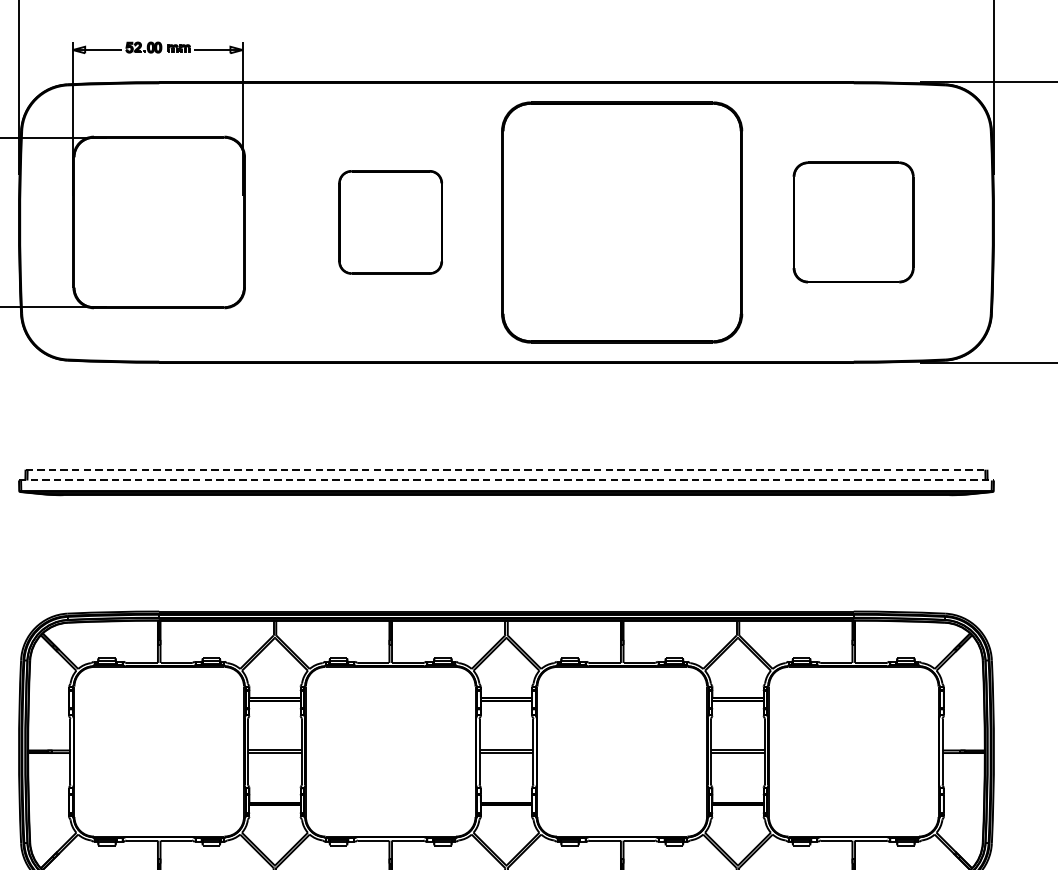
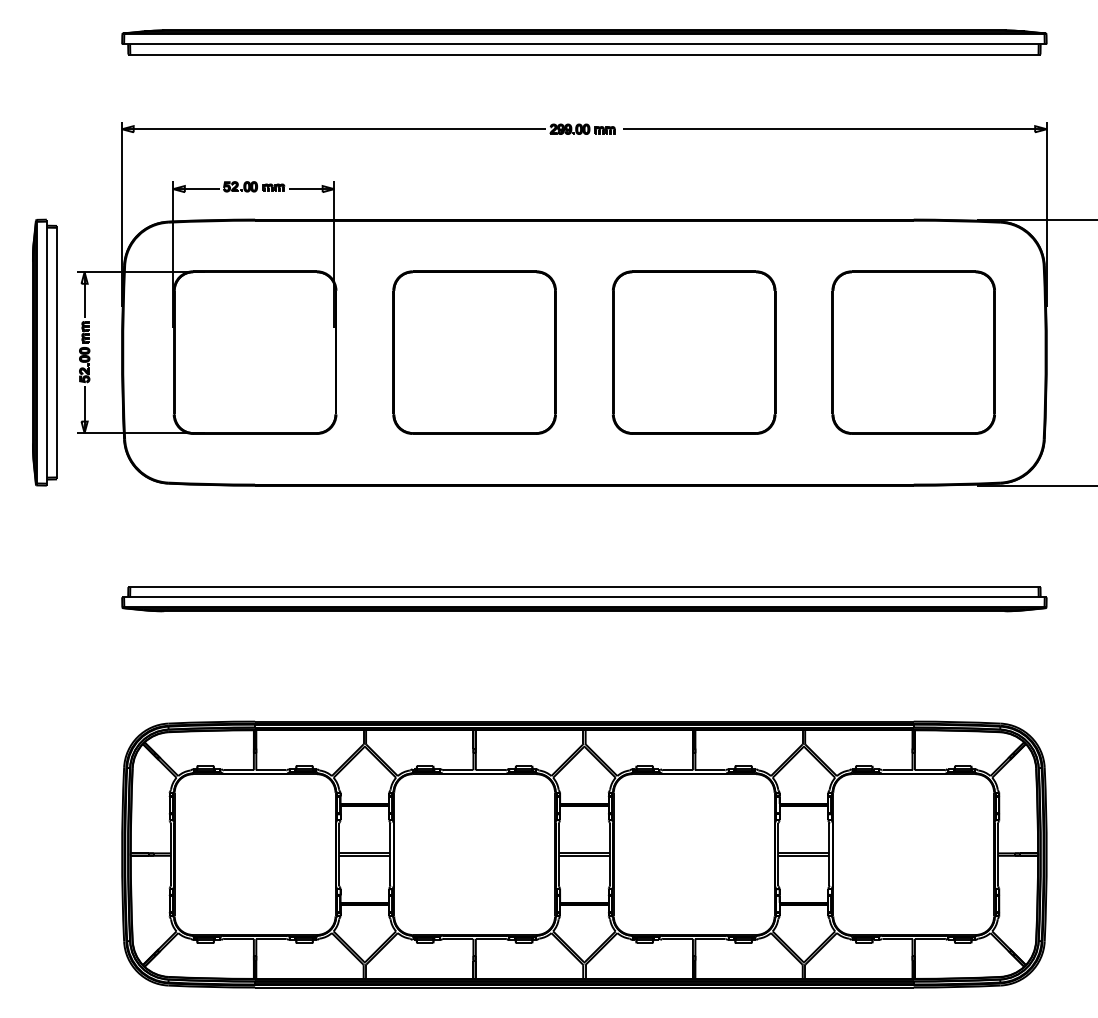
part: (390, 222) -> (474, 352), size x1.67
part: (622, 222) -> (694, 352), size x0.71
part: (853, 222) -> (913, 352), size x1.43
line: (506, 470) -> (584, 587), dashed -> solid
line: (506, 480) -> (584, 597), dashed -> solid

